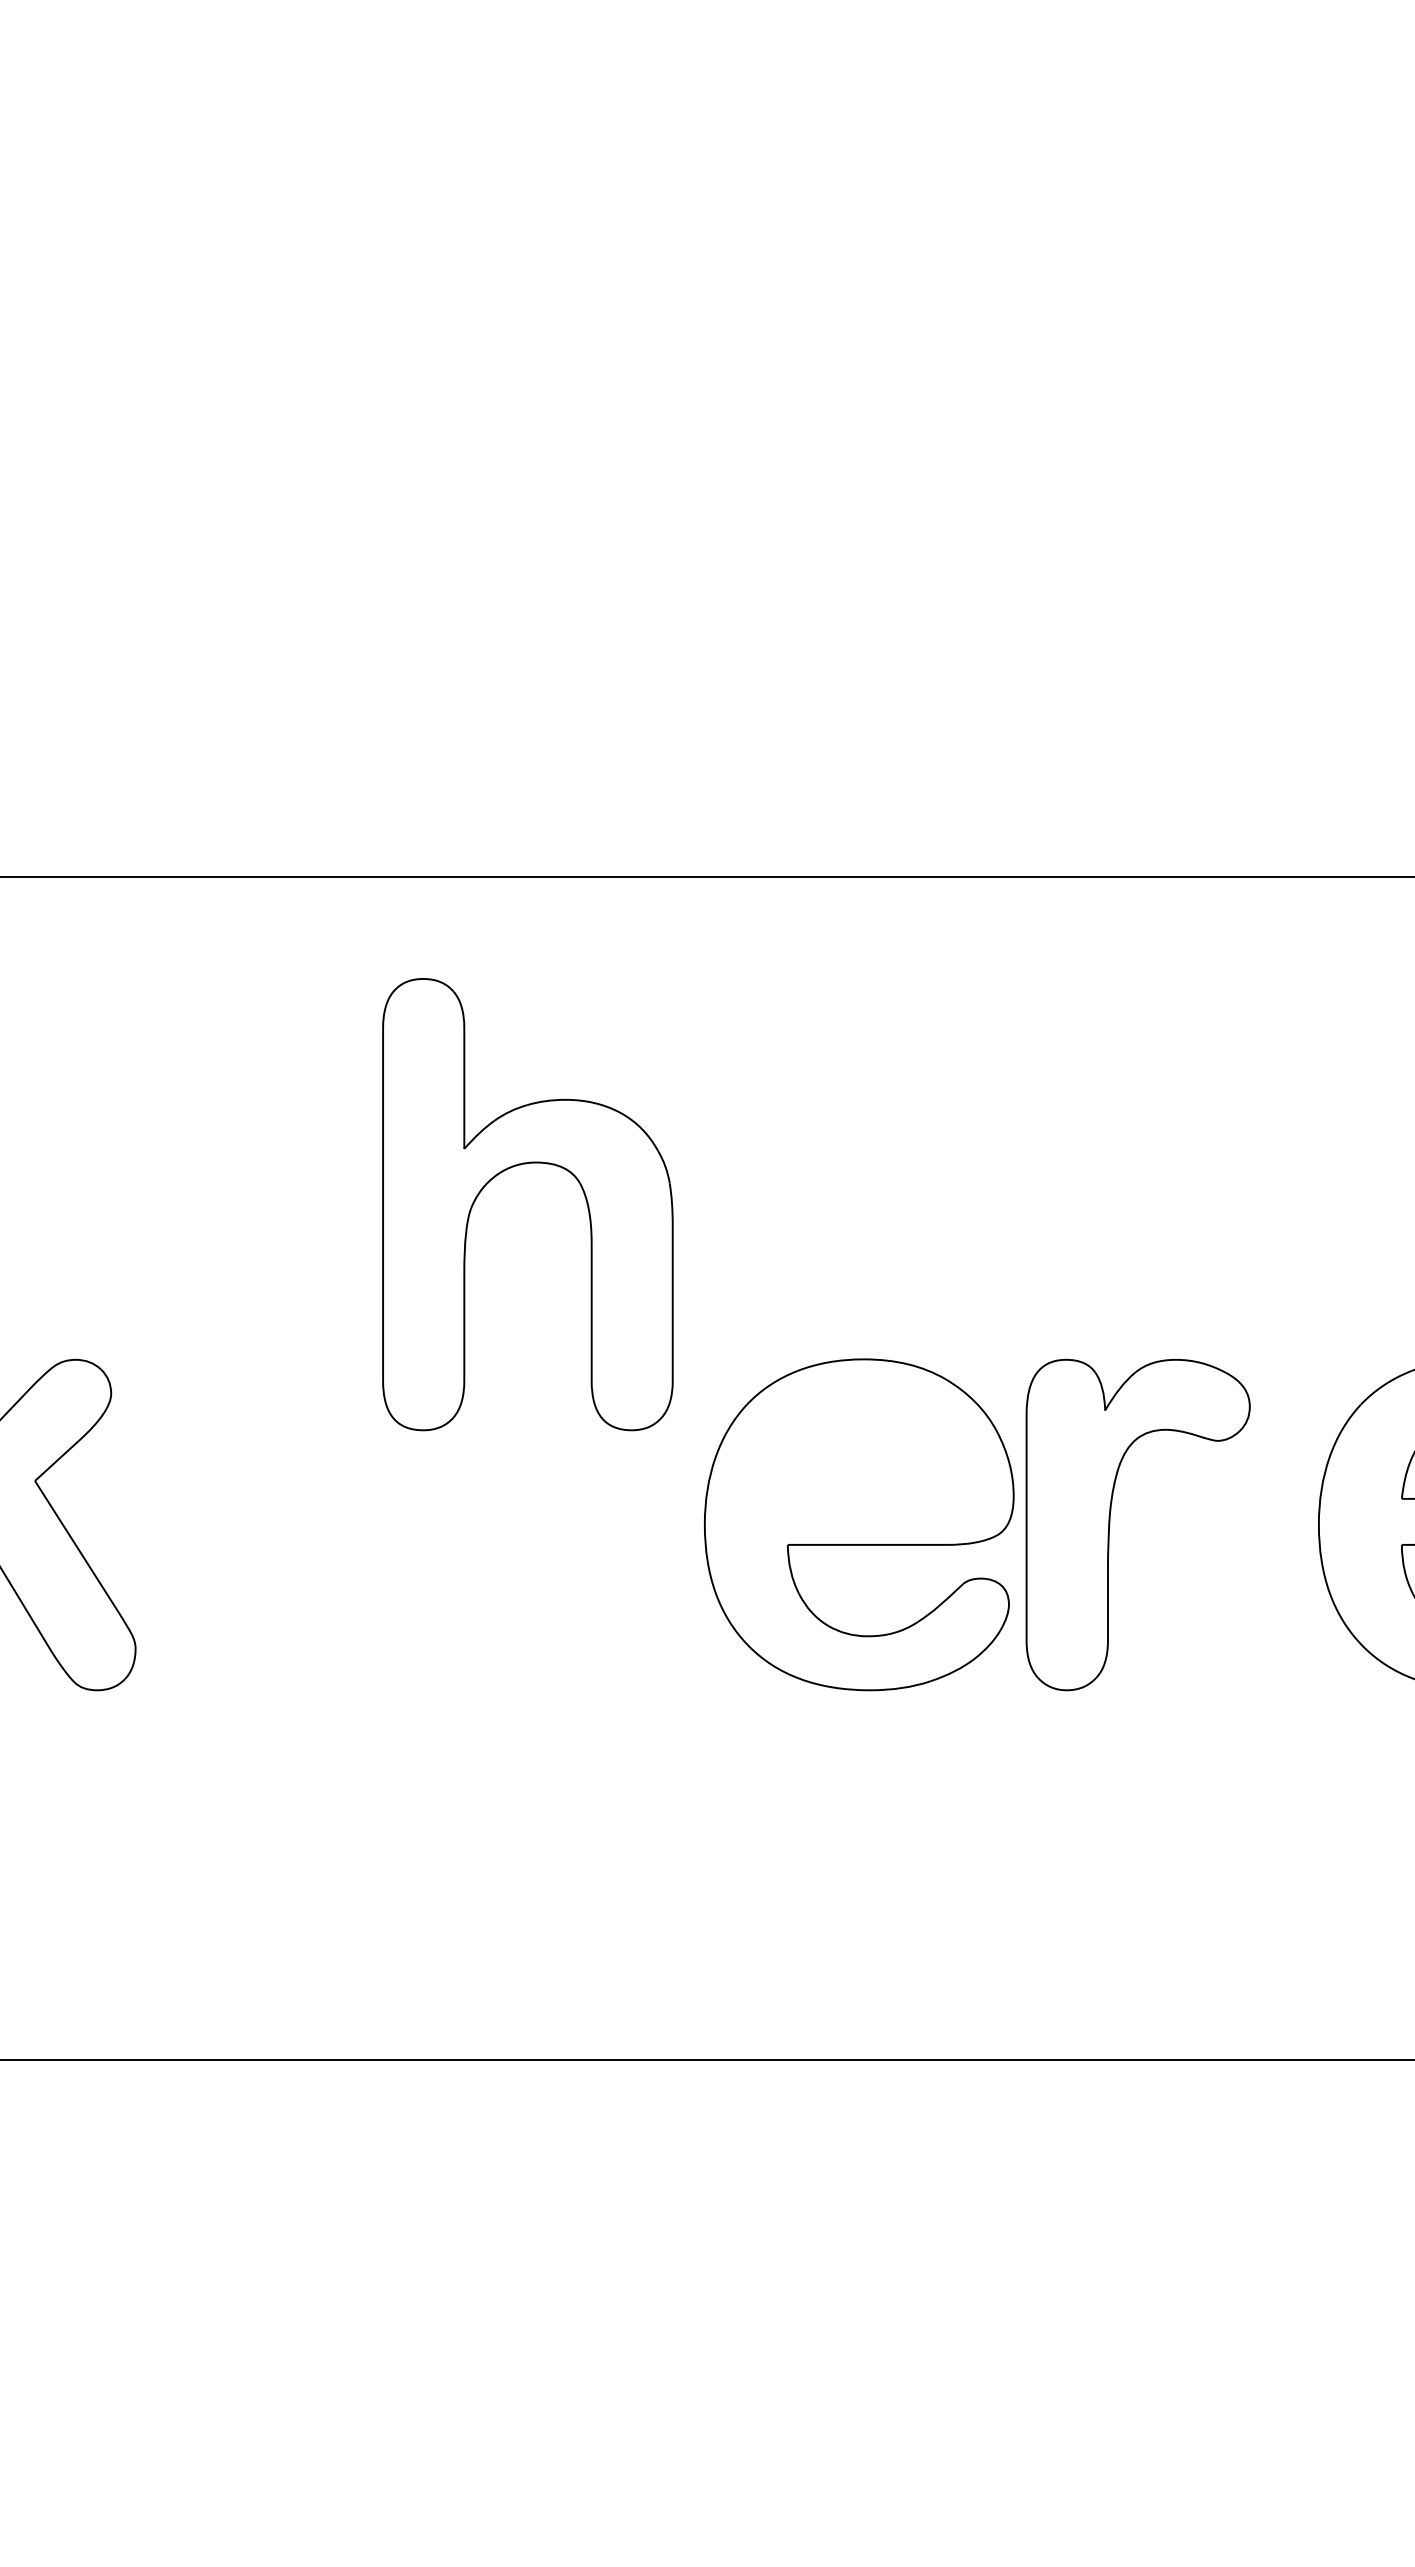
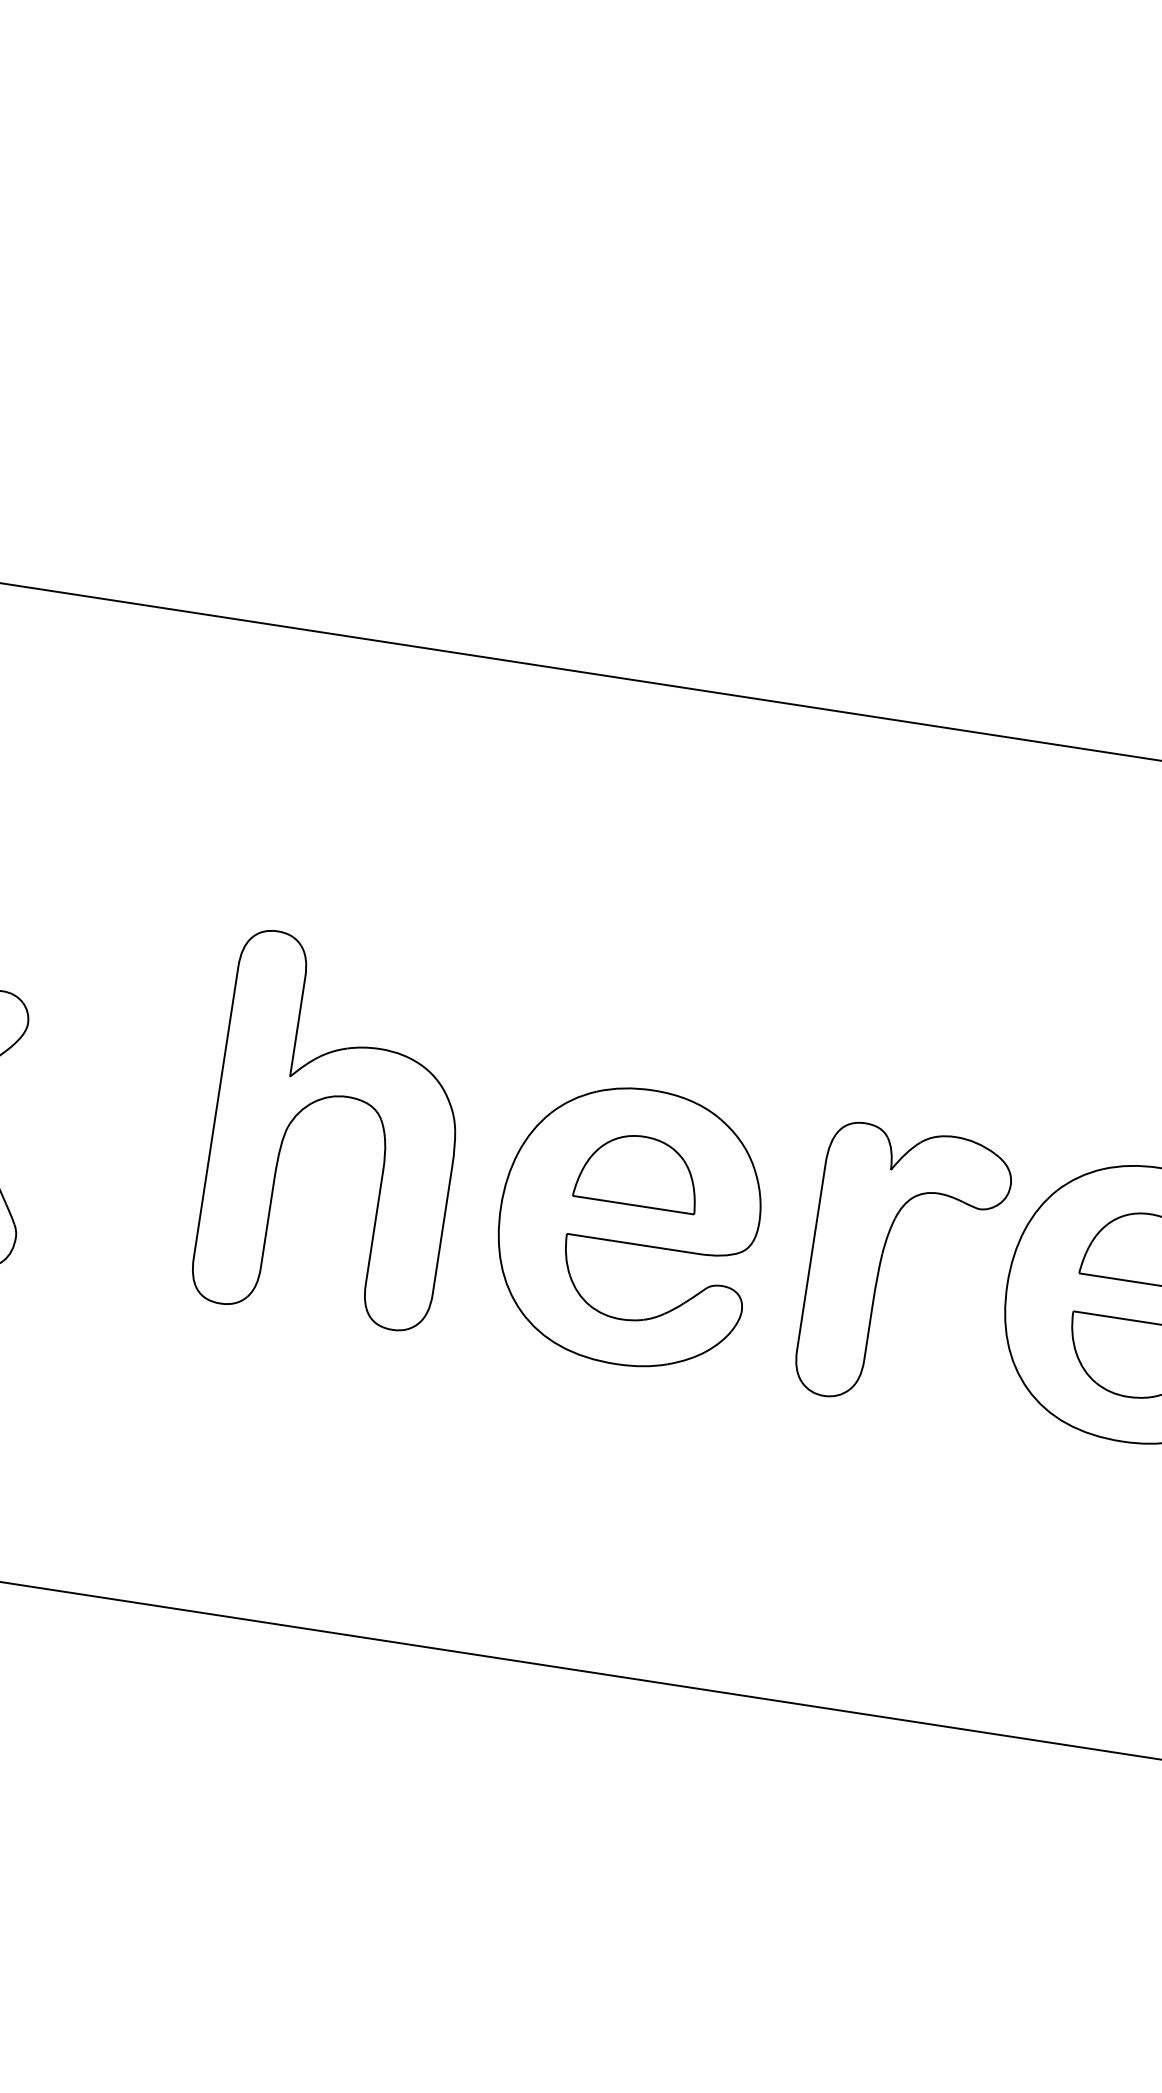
part: (516, 1166) -> (330, 1097), moved
part: (861, 1457) -> (638, 1171), added
part: (1110, 1524) -> (880, 1264), moved

